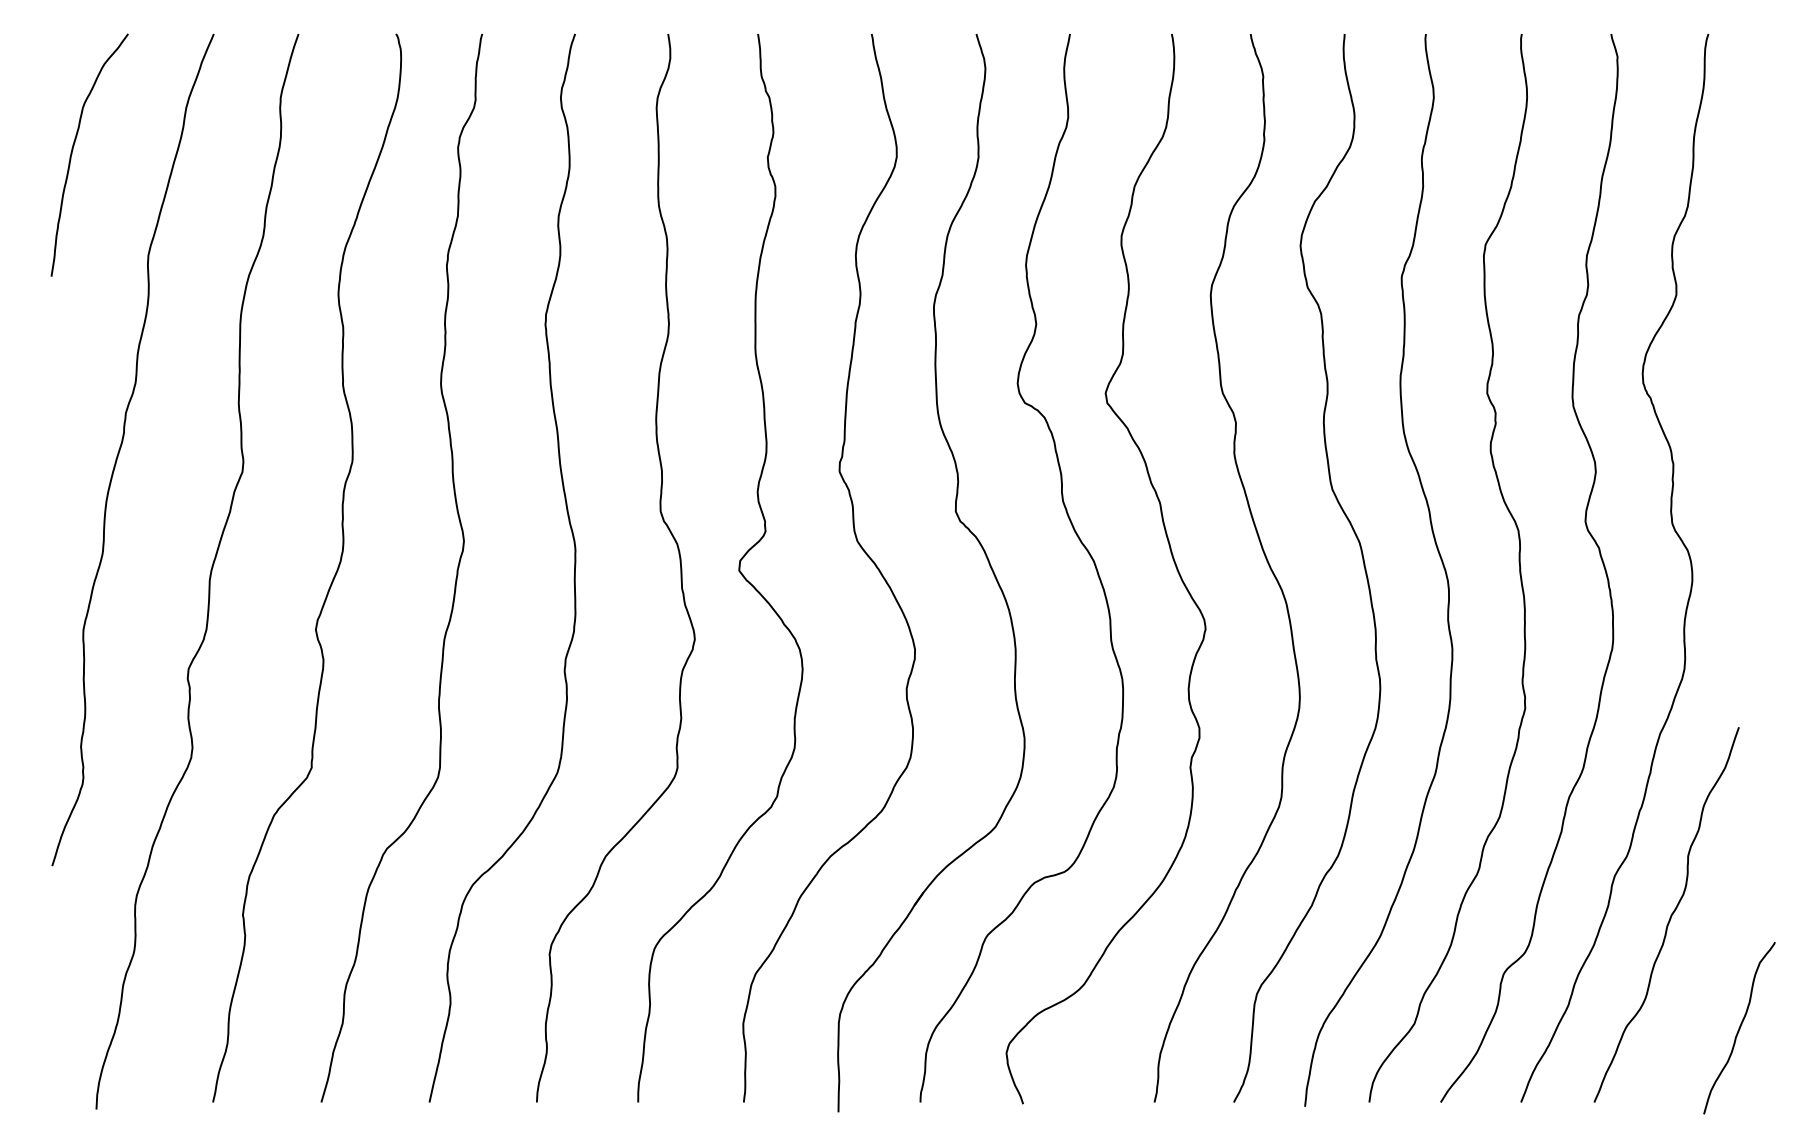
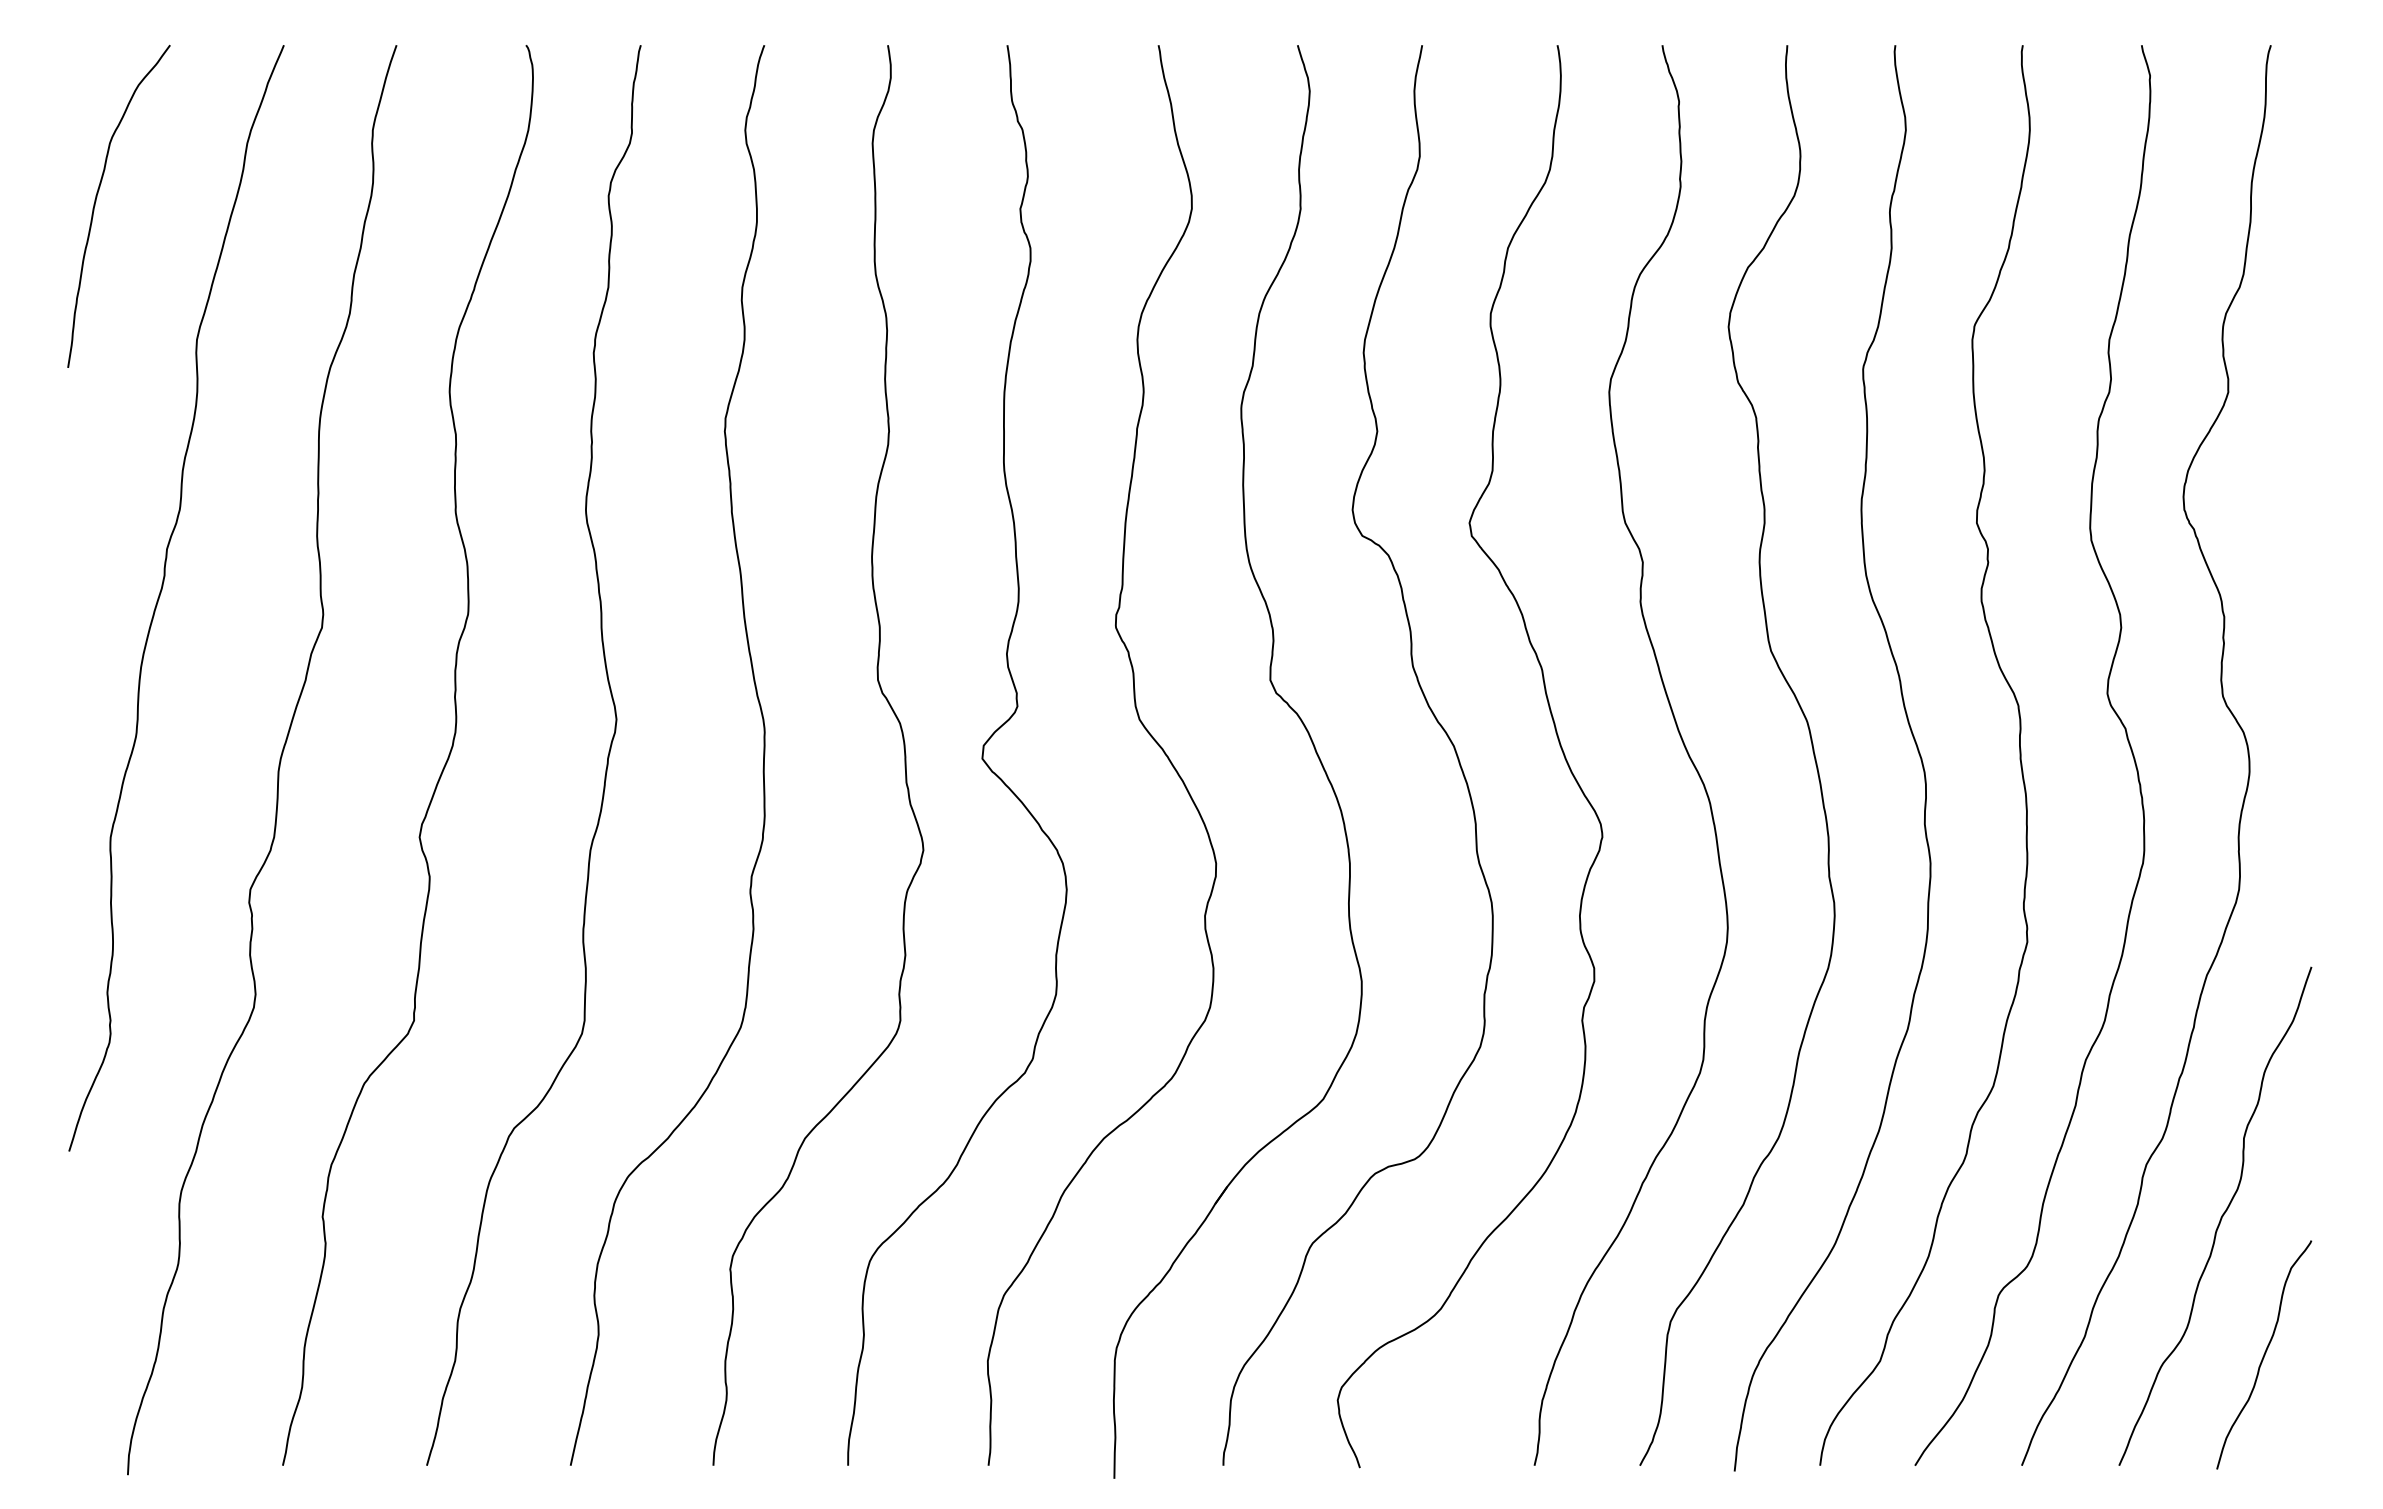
curve: (1739, 1027) -> (2264, 1354), moved

